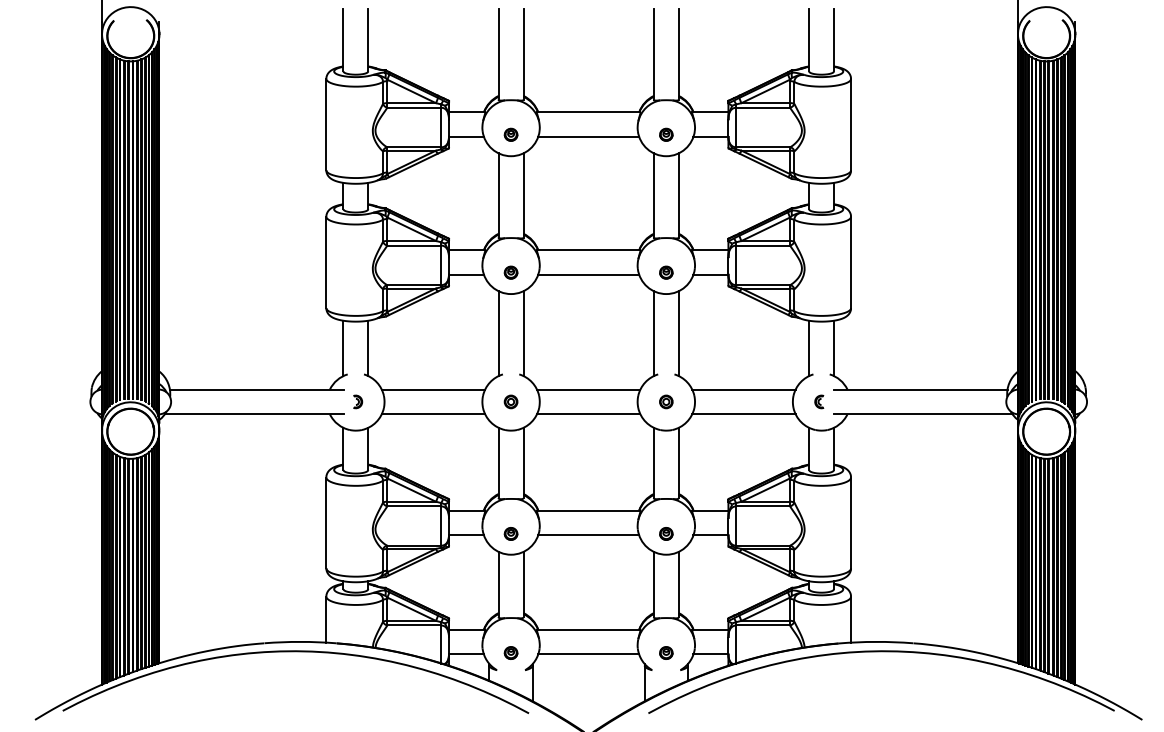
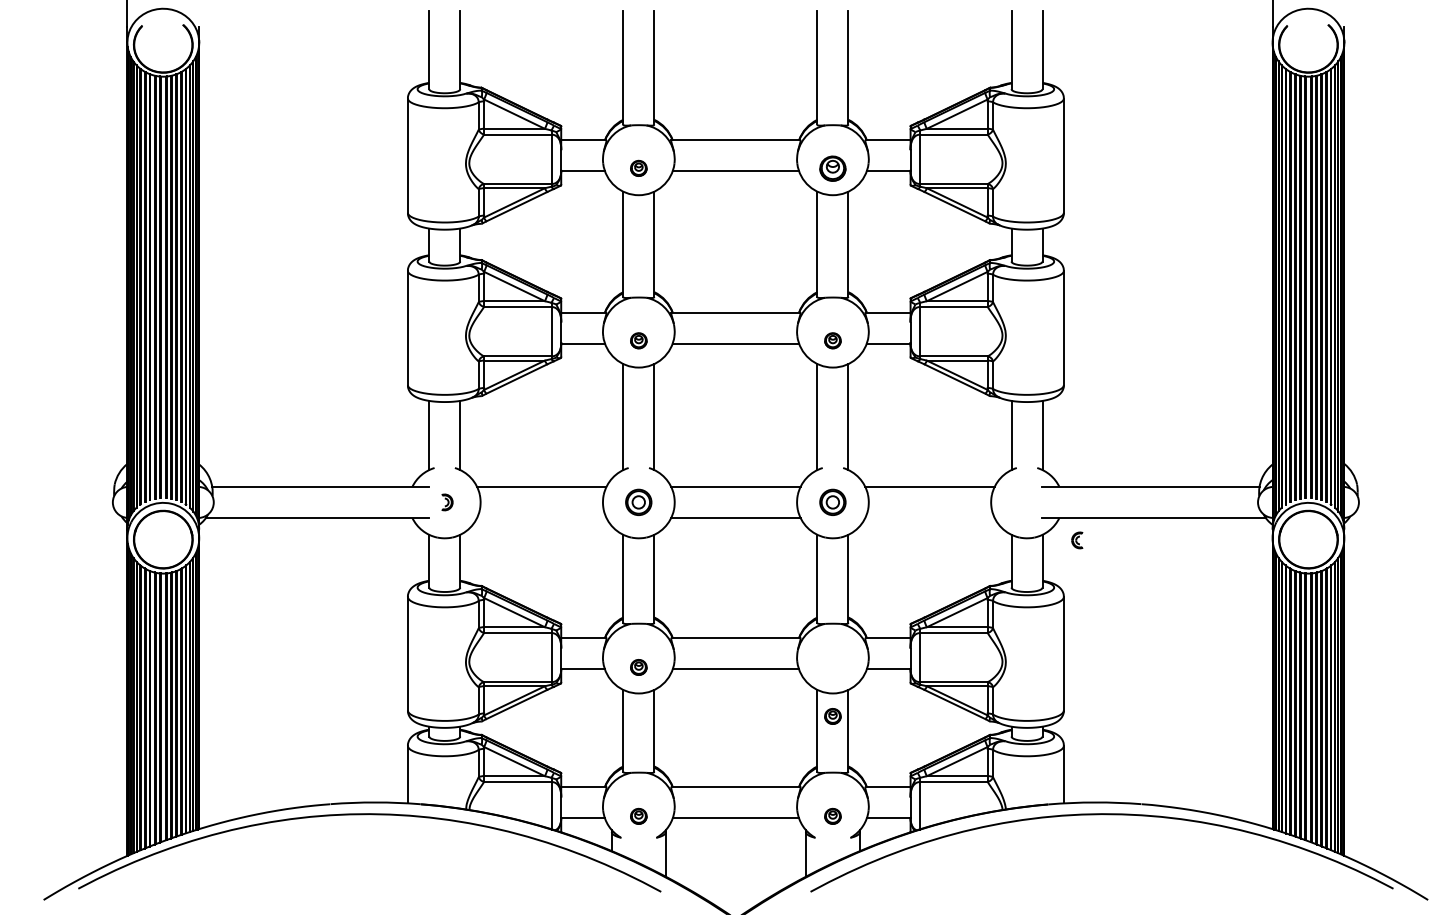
part: (665, 134) -> (832, 167), size x1.6
part: (510, 401) -> (638, 502), size x1.6
part: (665, 401) -> (832, 502), size x1.6
part: (819, 401) -> (1077, 540), moved
line: (433, 413) -> (541, 517), removed
line: (743, 413) -> (929, 517), removed
part: (665, 533) -> (832, 716), moved

